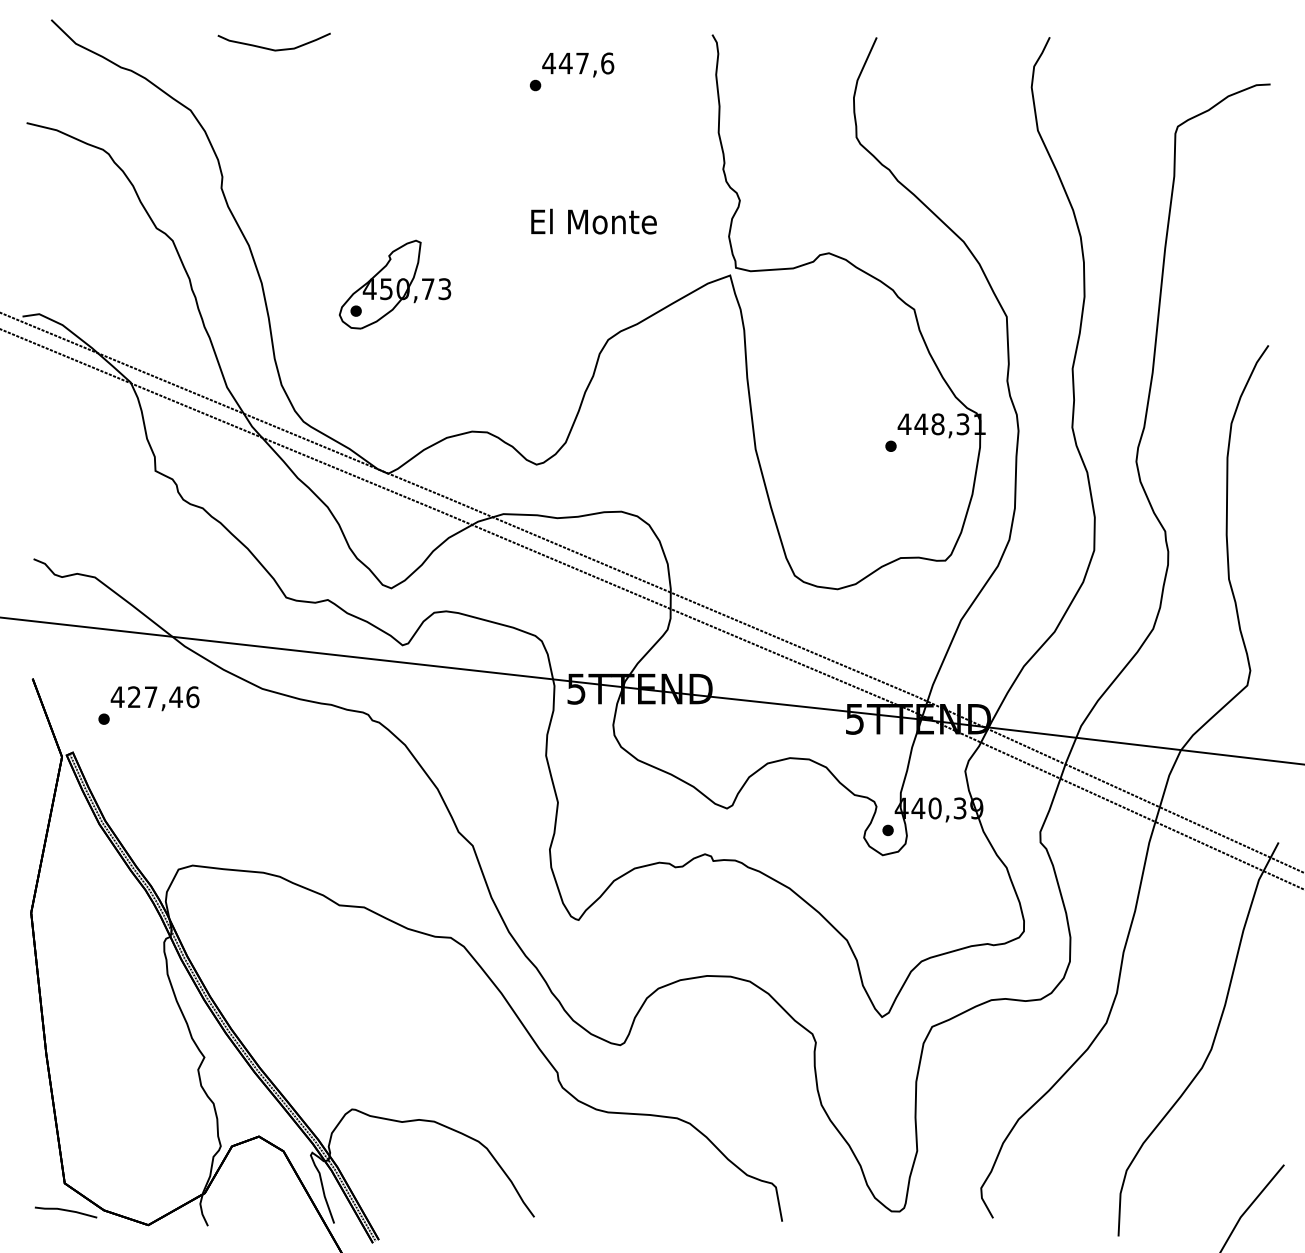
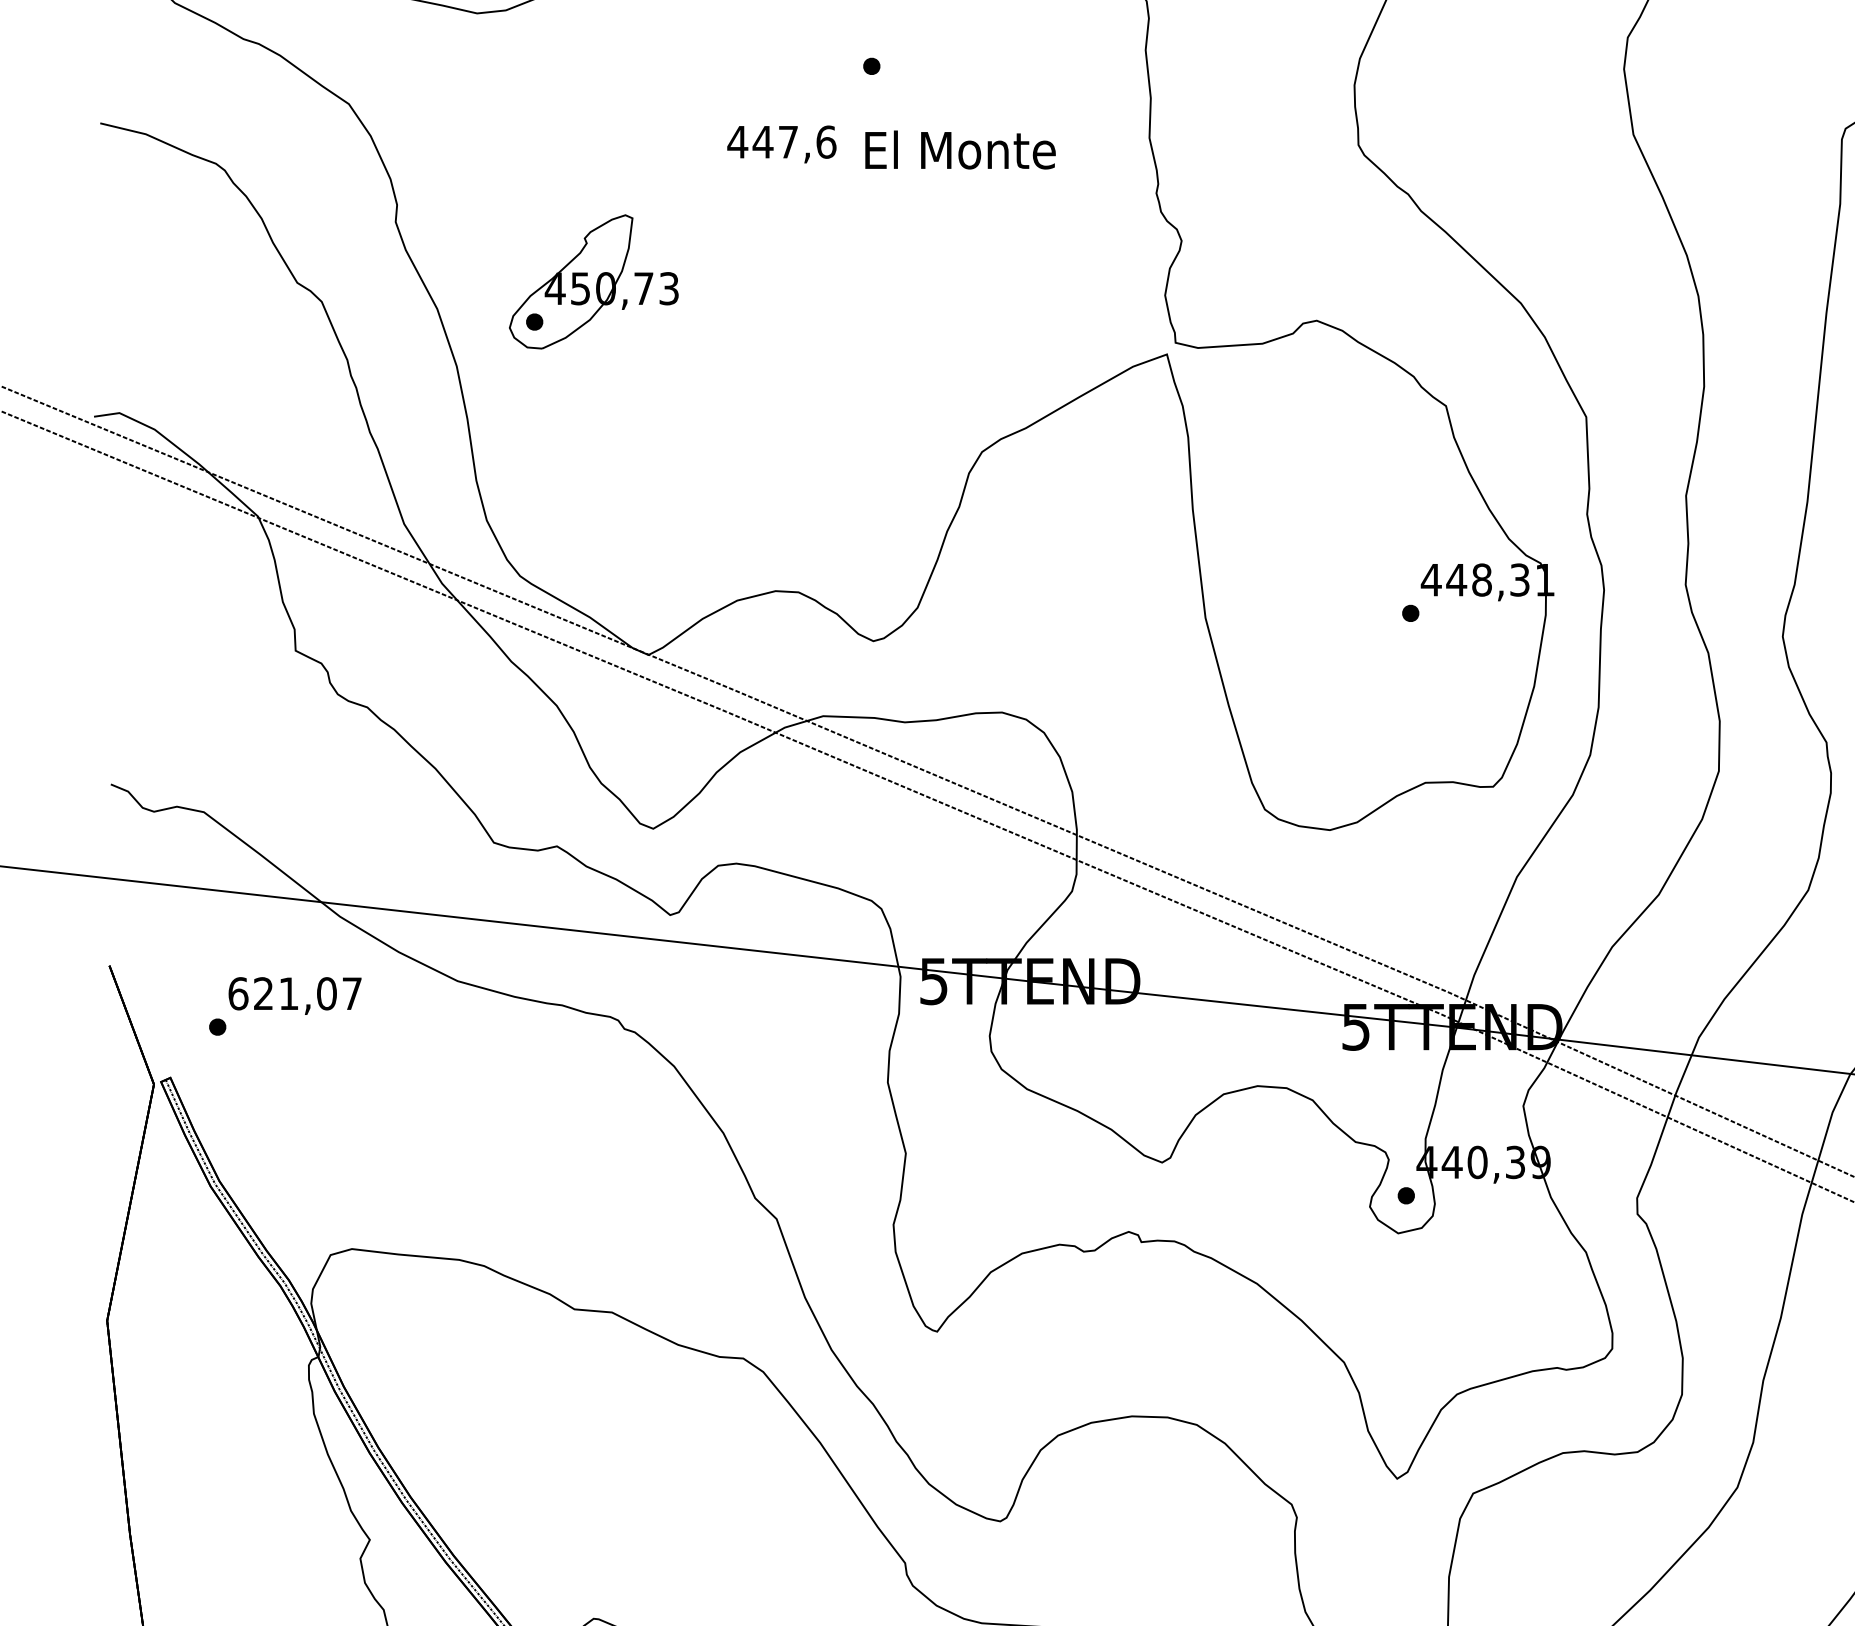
text: (578, 64) -> (782, 143), moved
text: (593, 221) -> (959, 149), moved
part: (395, 284) -> (594, 281), moved
text: (154, 697) -> (294, 994), 427,46 -> 621,07

